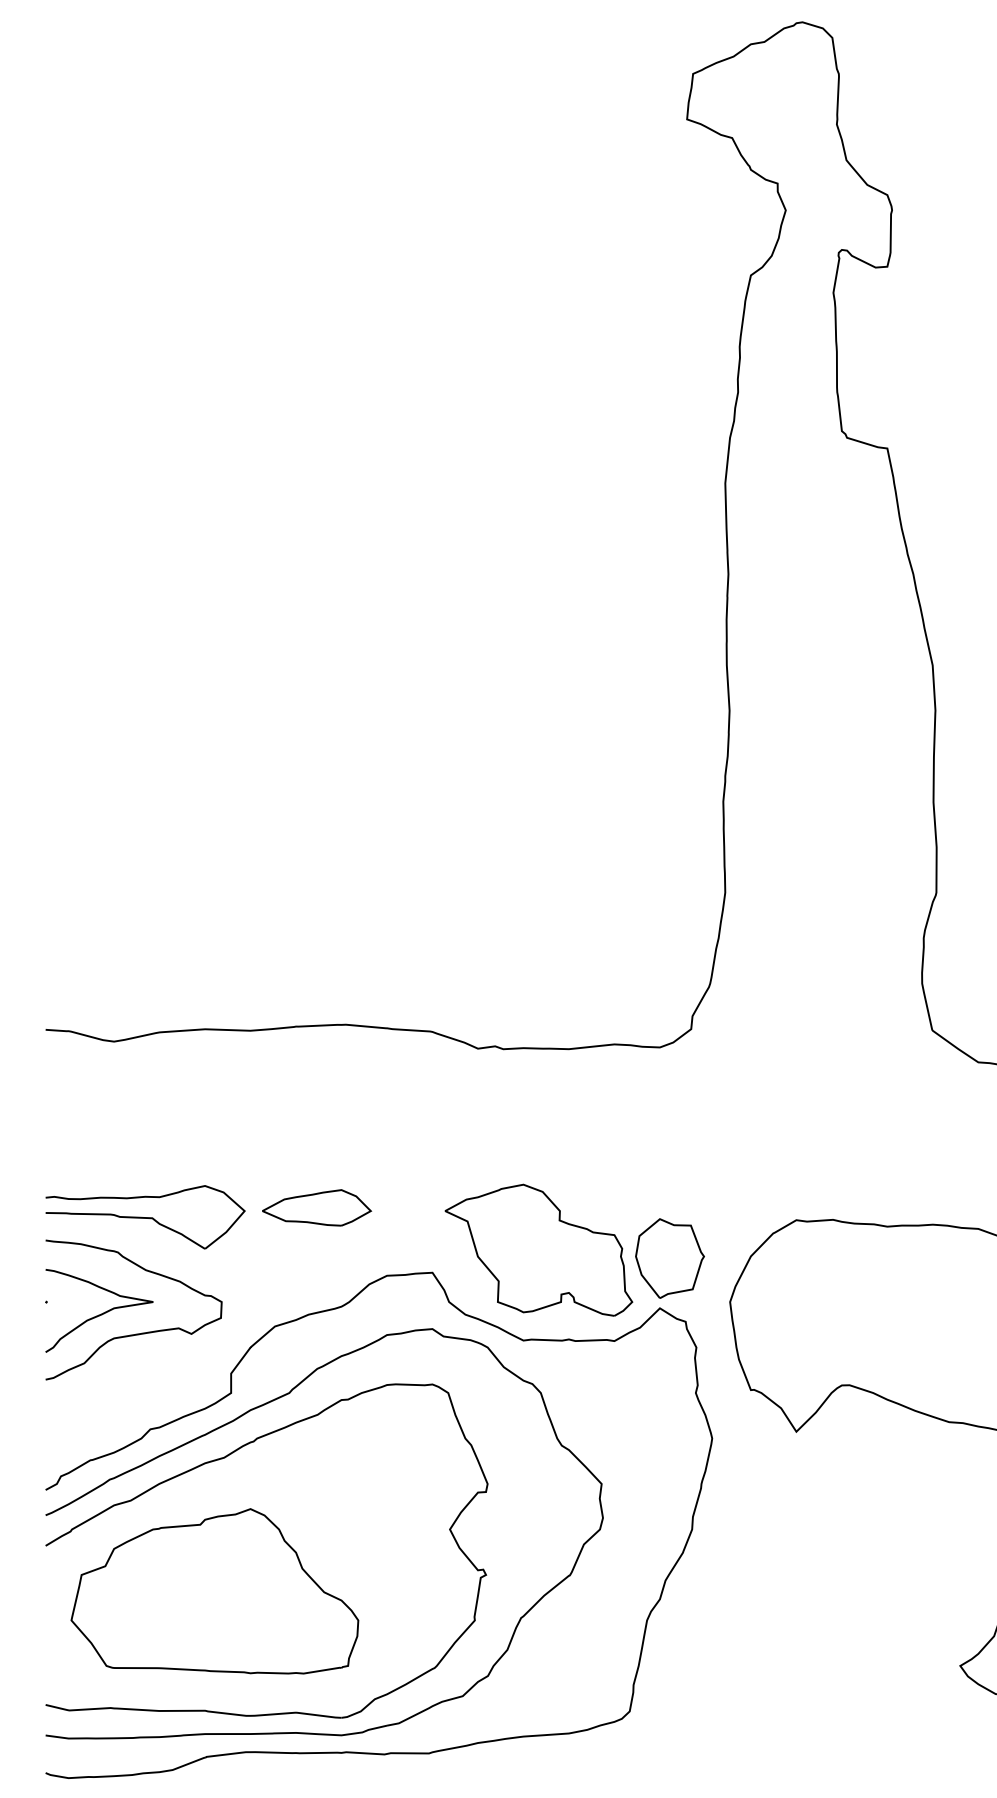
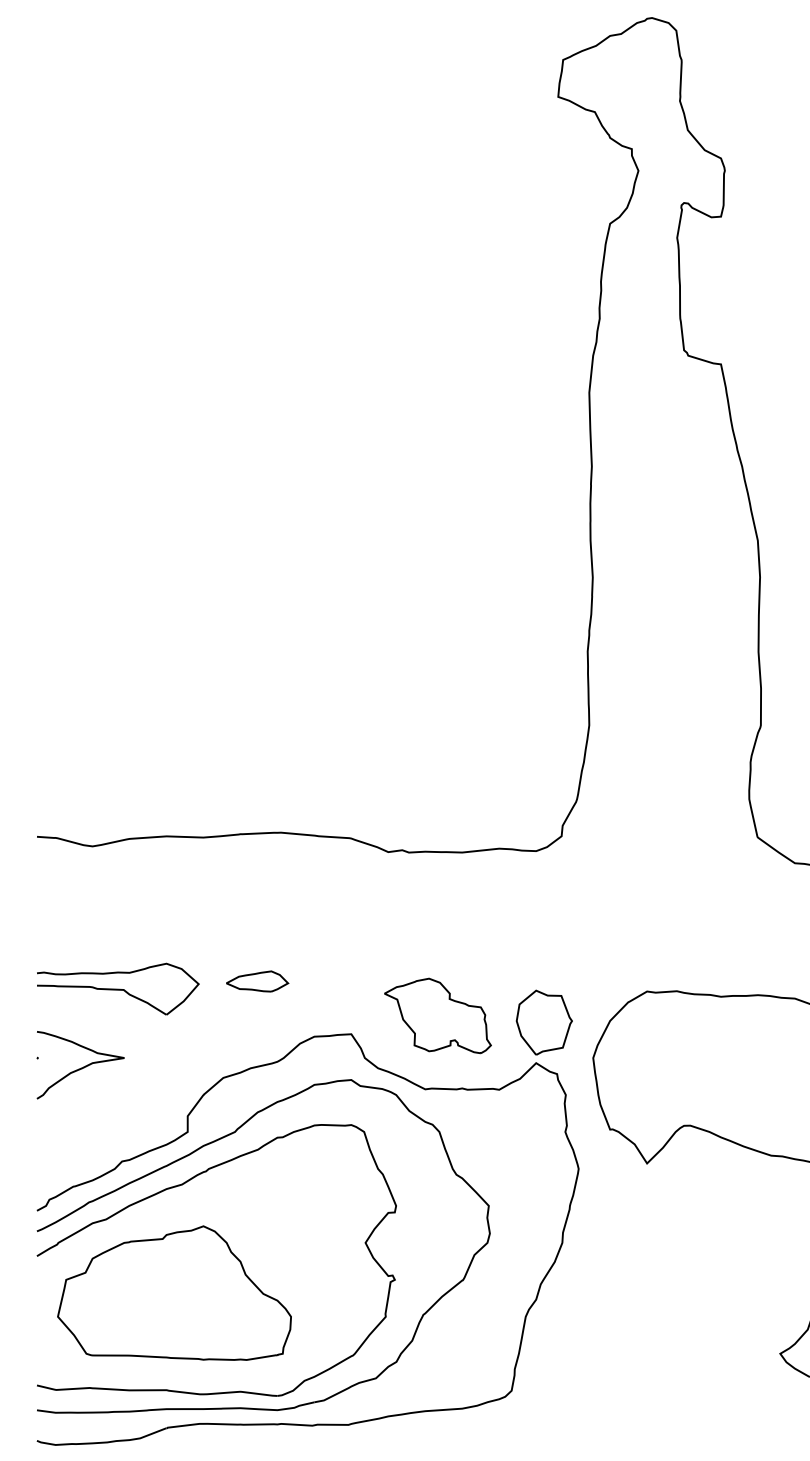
part: (317, 1207) -> (257, 981), size x0.7
part: (538, 1249) -> (437, 1015), size x0.7
curve: (134, 1333) -> (109, 1083), removed

